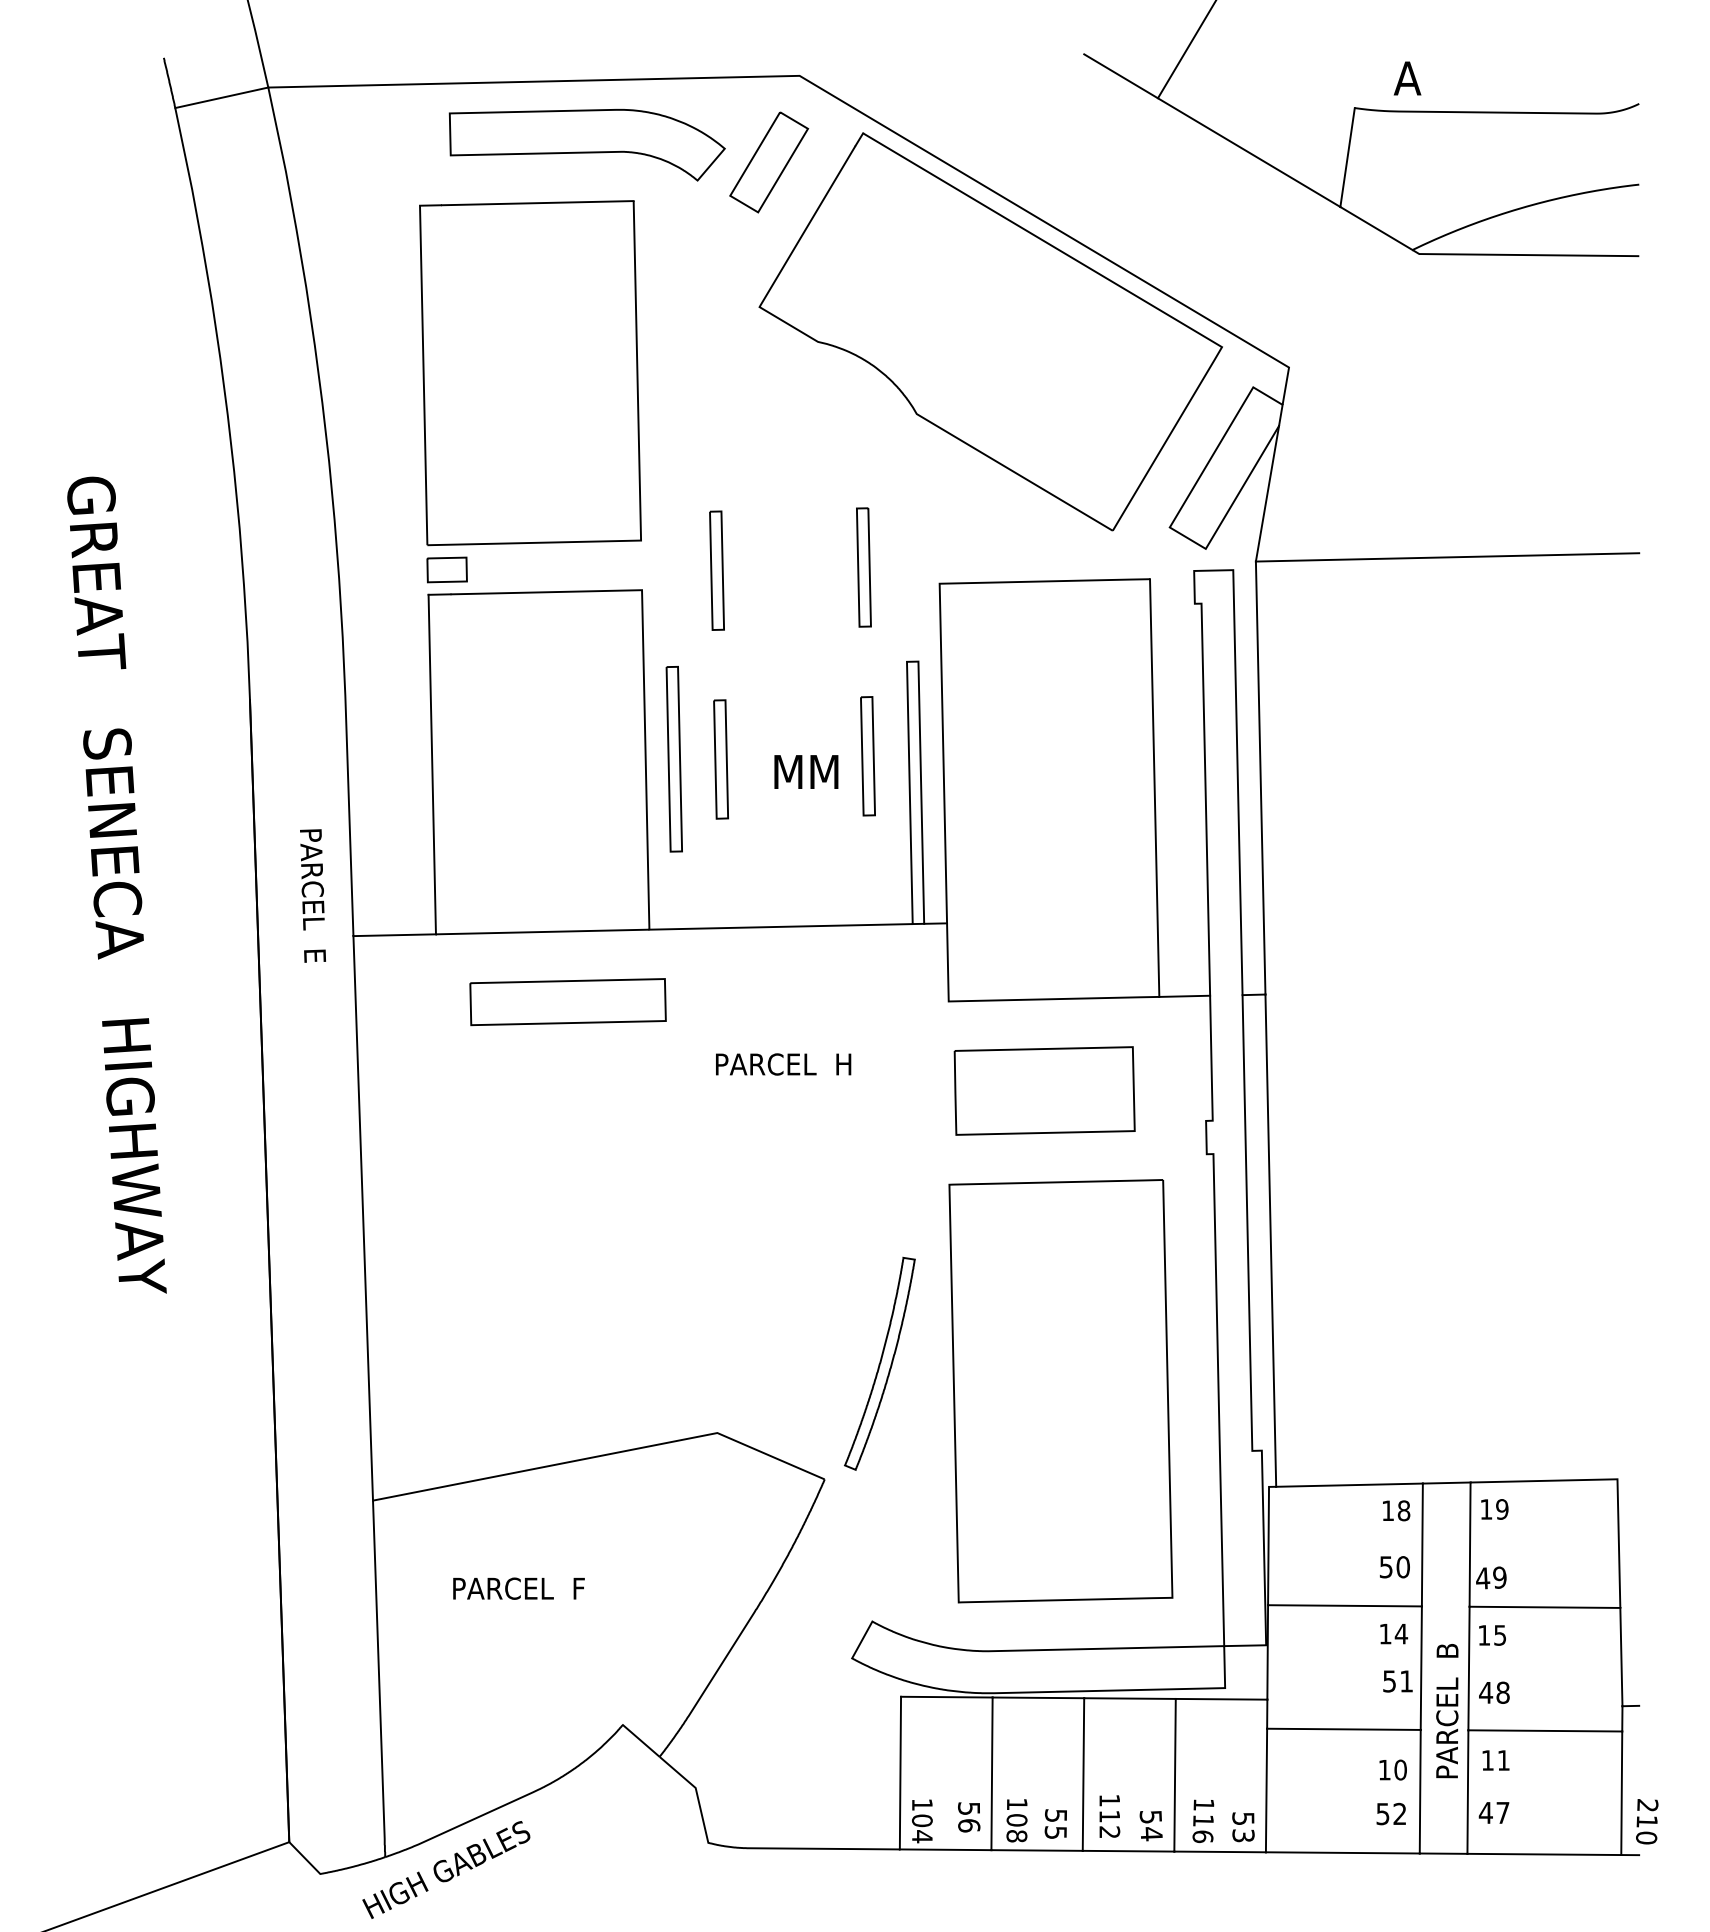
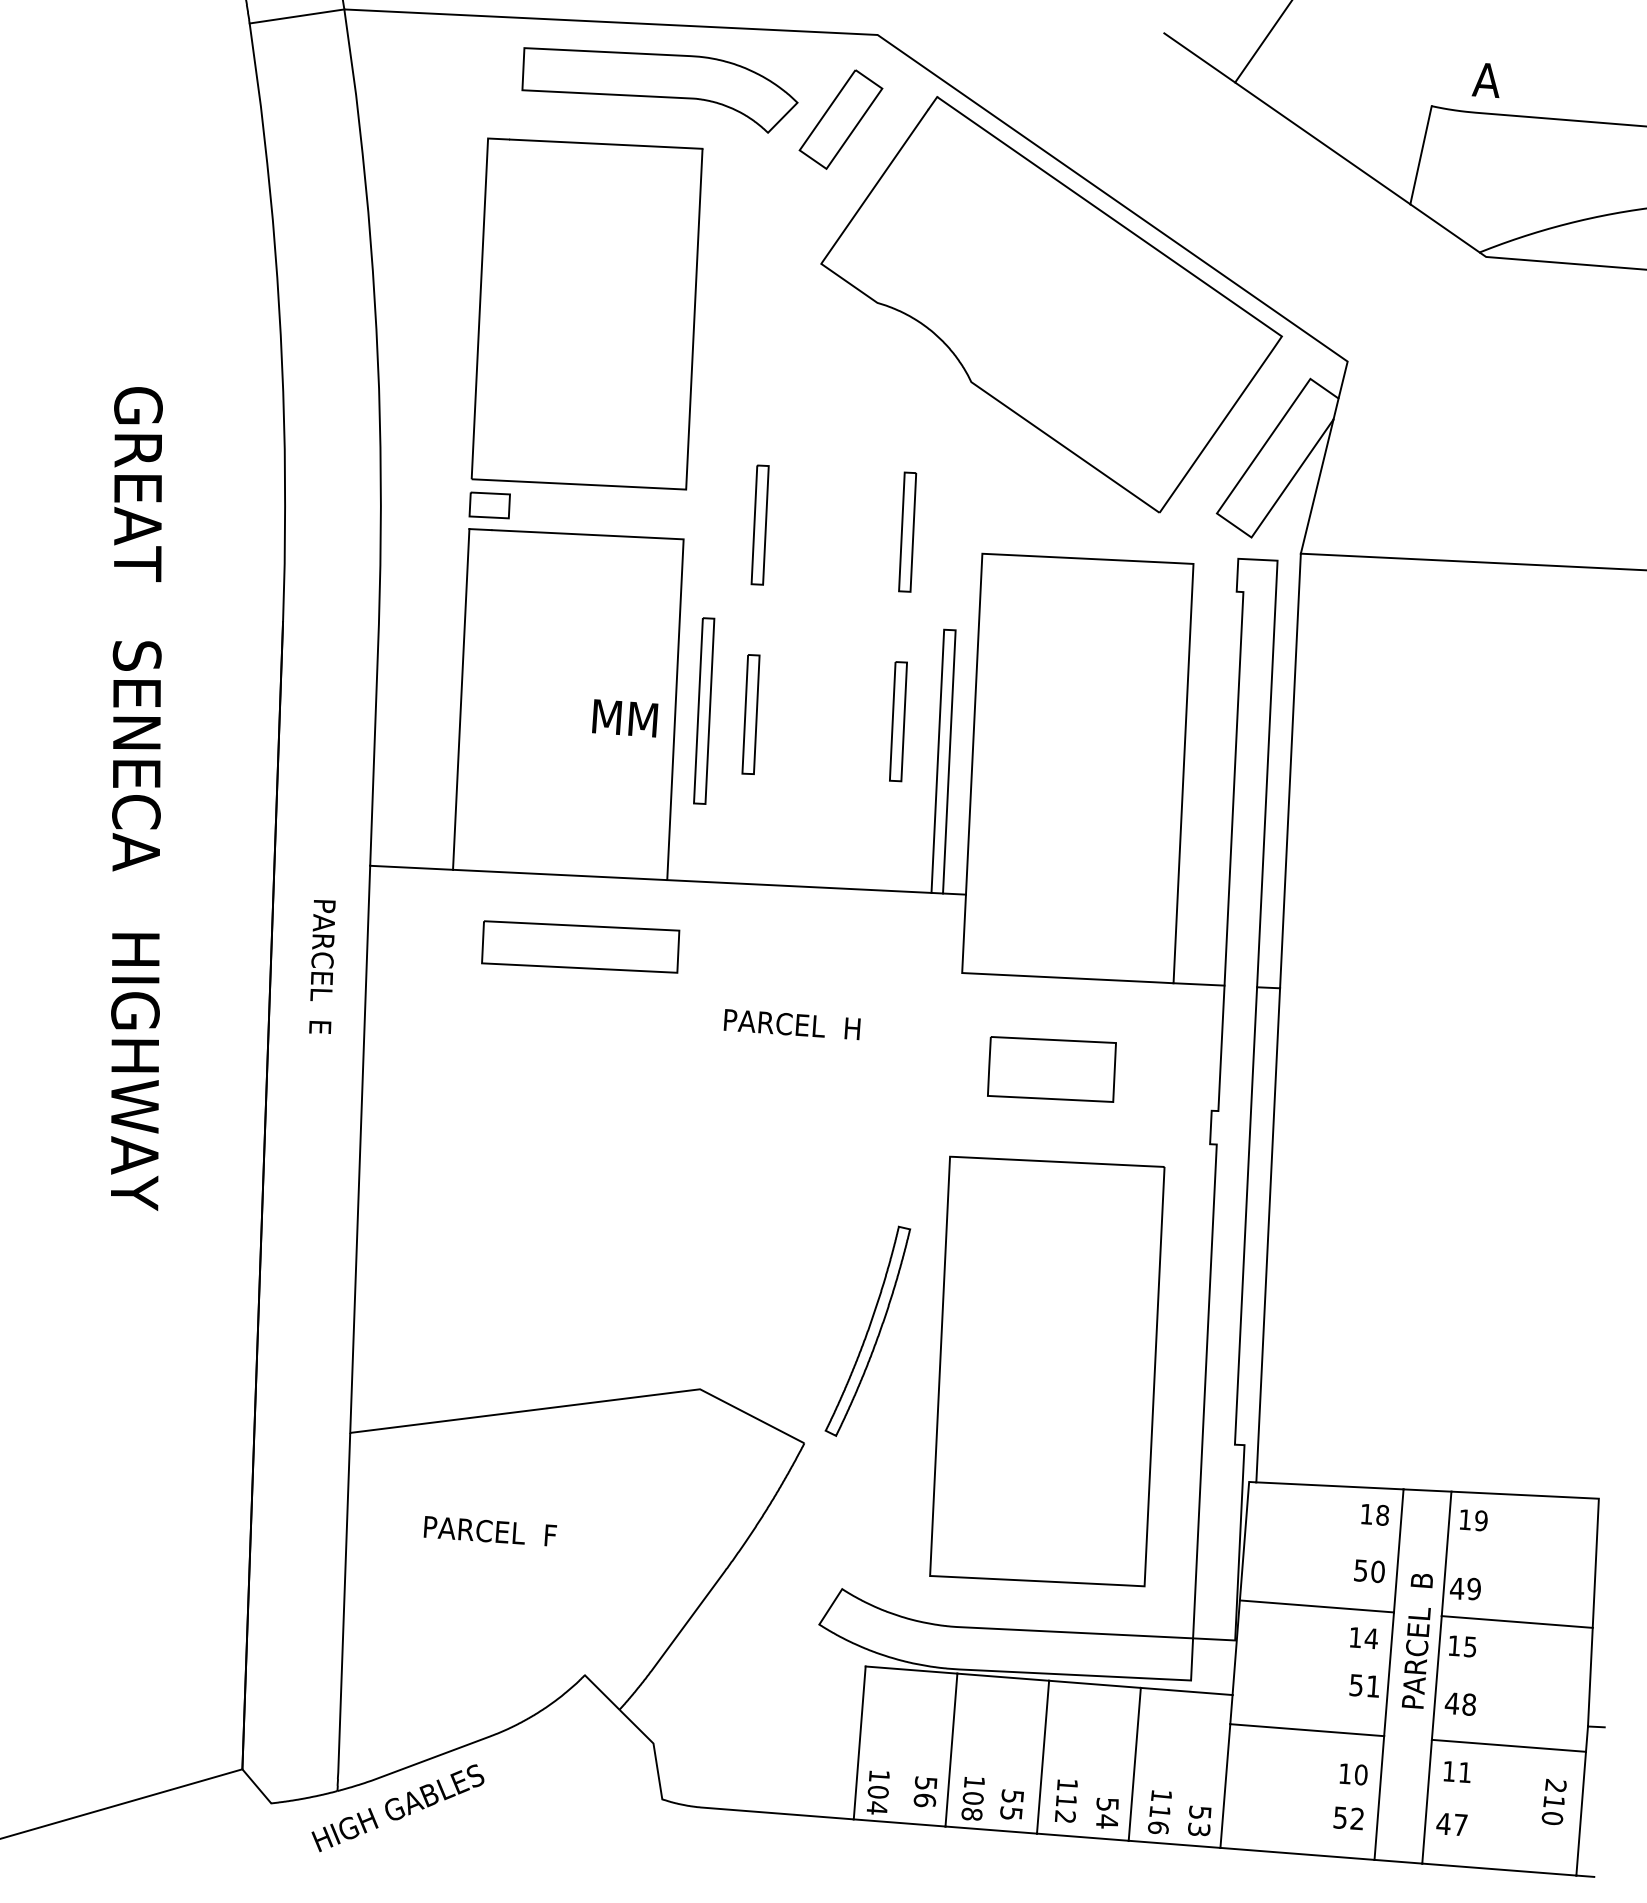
text: (806, 771) -> (625, 717), moved
text: (312, 895) -> (321, 966), moved
part: (1044, 1090) -> (1051, 1068), size x0.7
text: (1447, 1711) -> (1417, 1641), moved
text: (1647, 1821) -> (1554, 1801), moved

